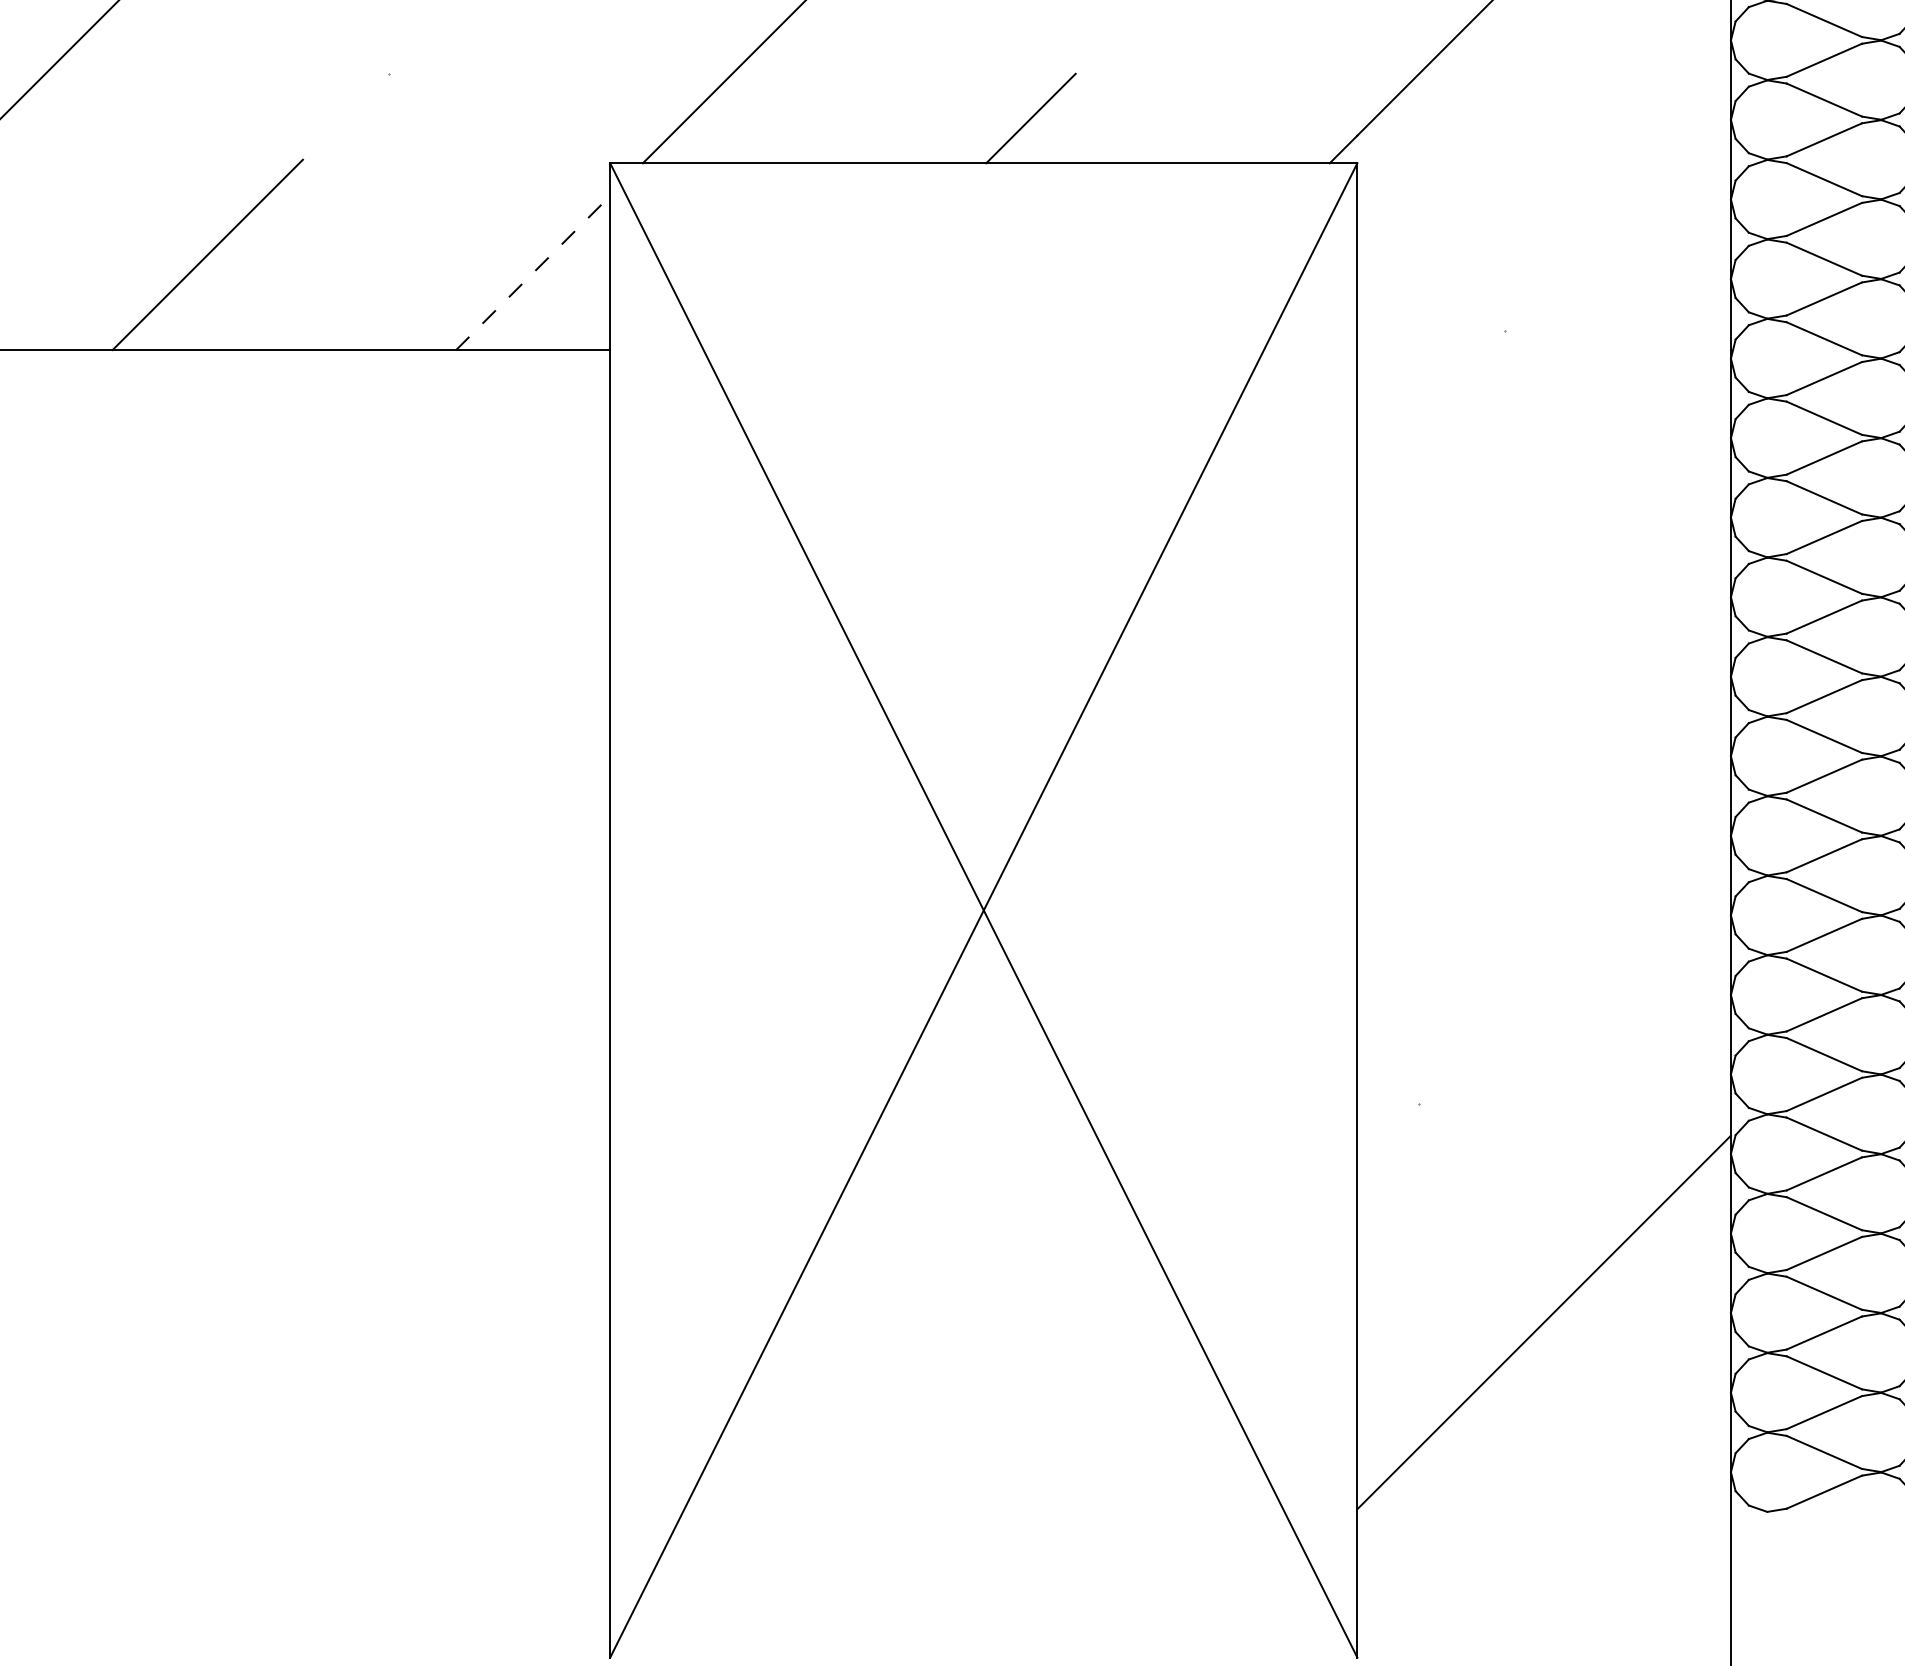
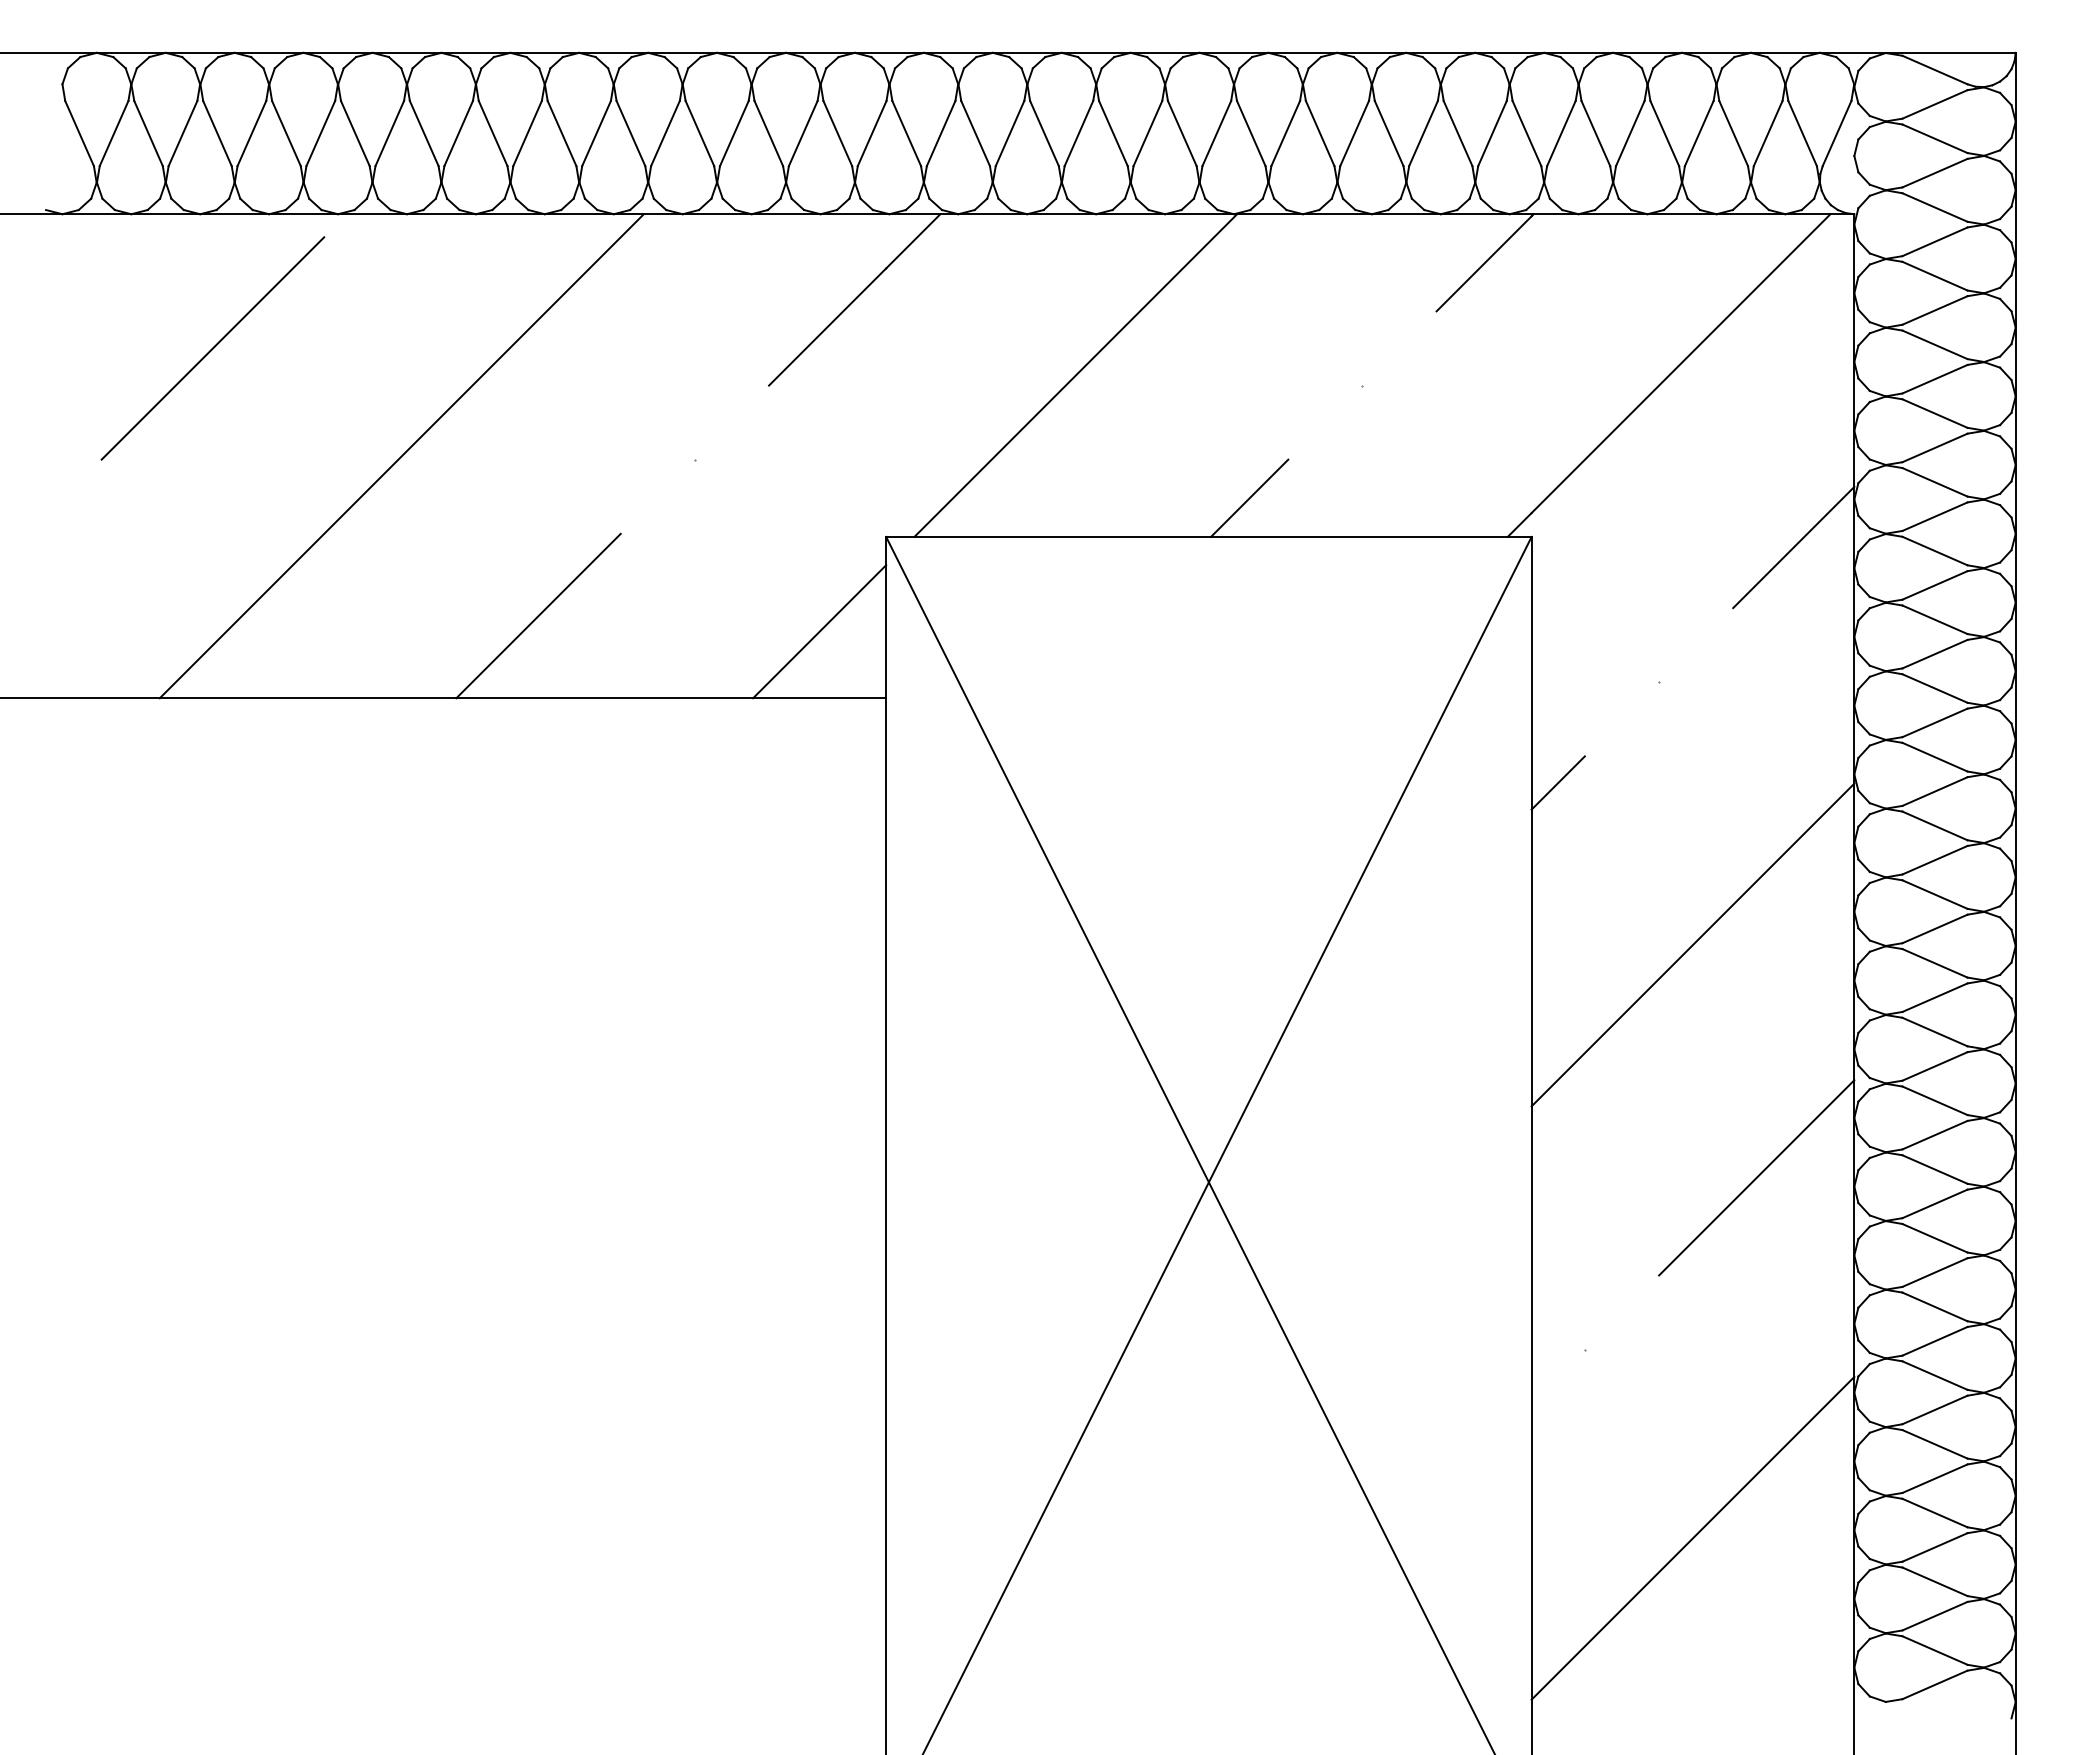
line: (1660, 175) -> (1793, 547), added
line: (533, 272) -> (819, 631), dashed -> solid
line: (1387, 447) -> (1557, 782), added
line: (1543, 635) -> (1692, 944), added
line: (1617, 904) -> (1756, 1177), added

